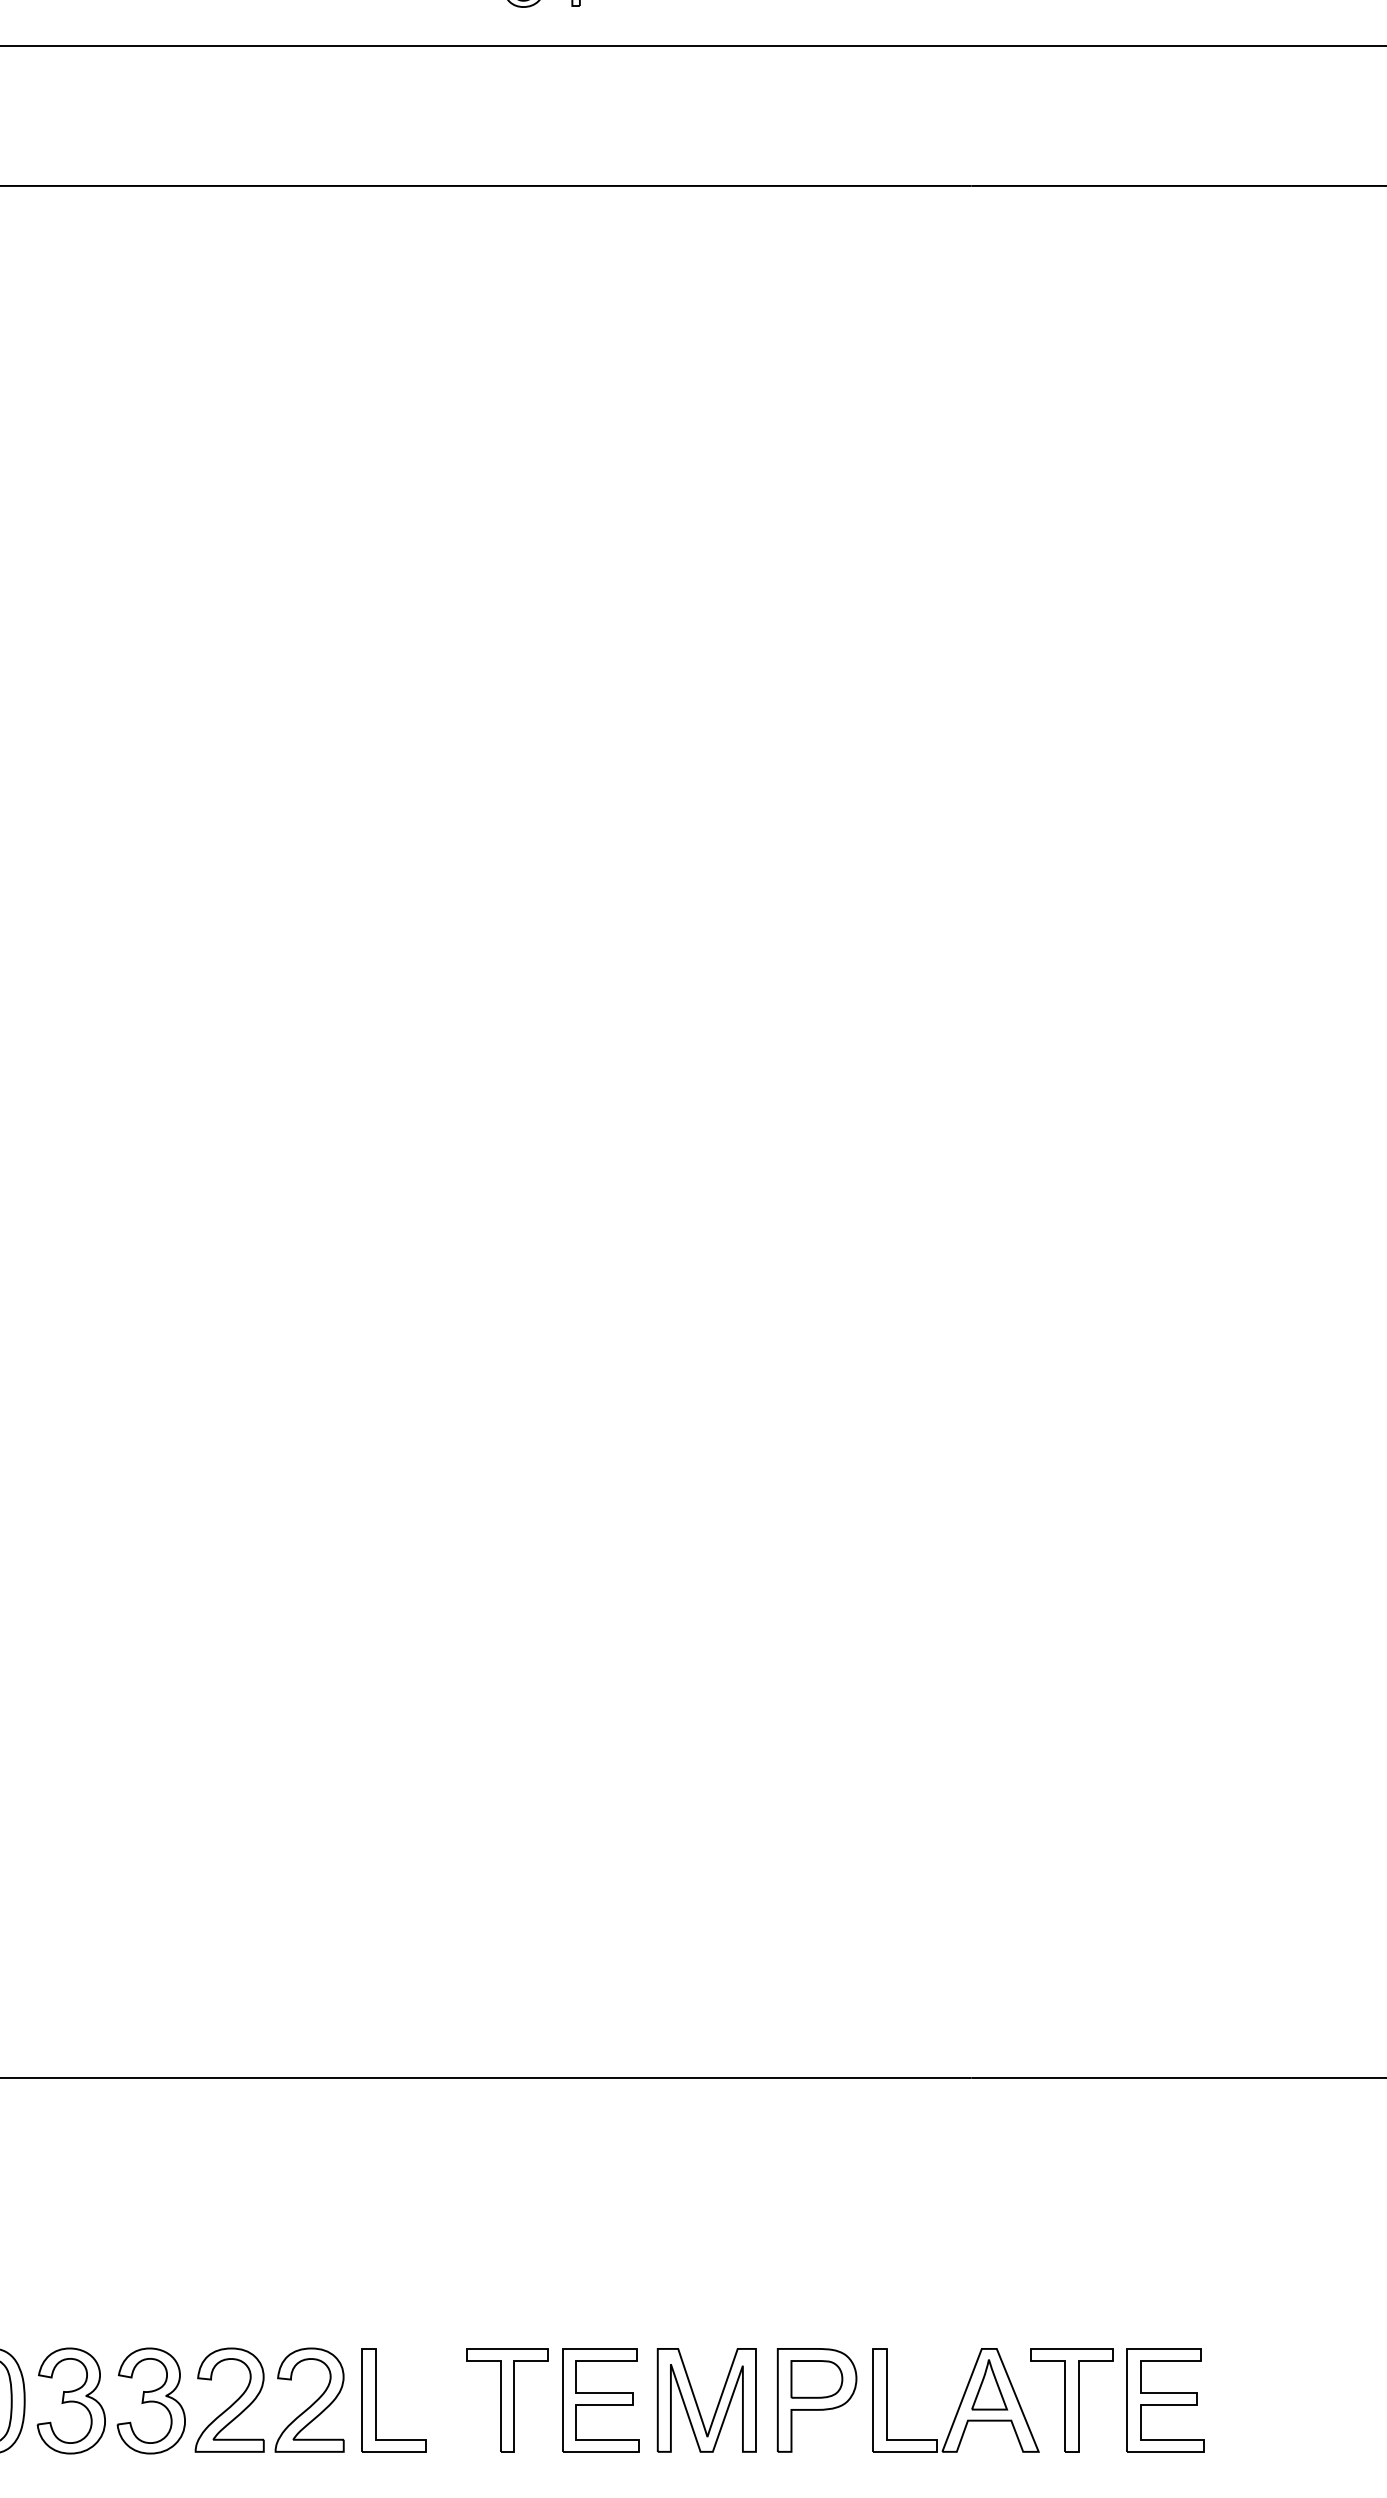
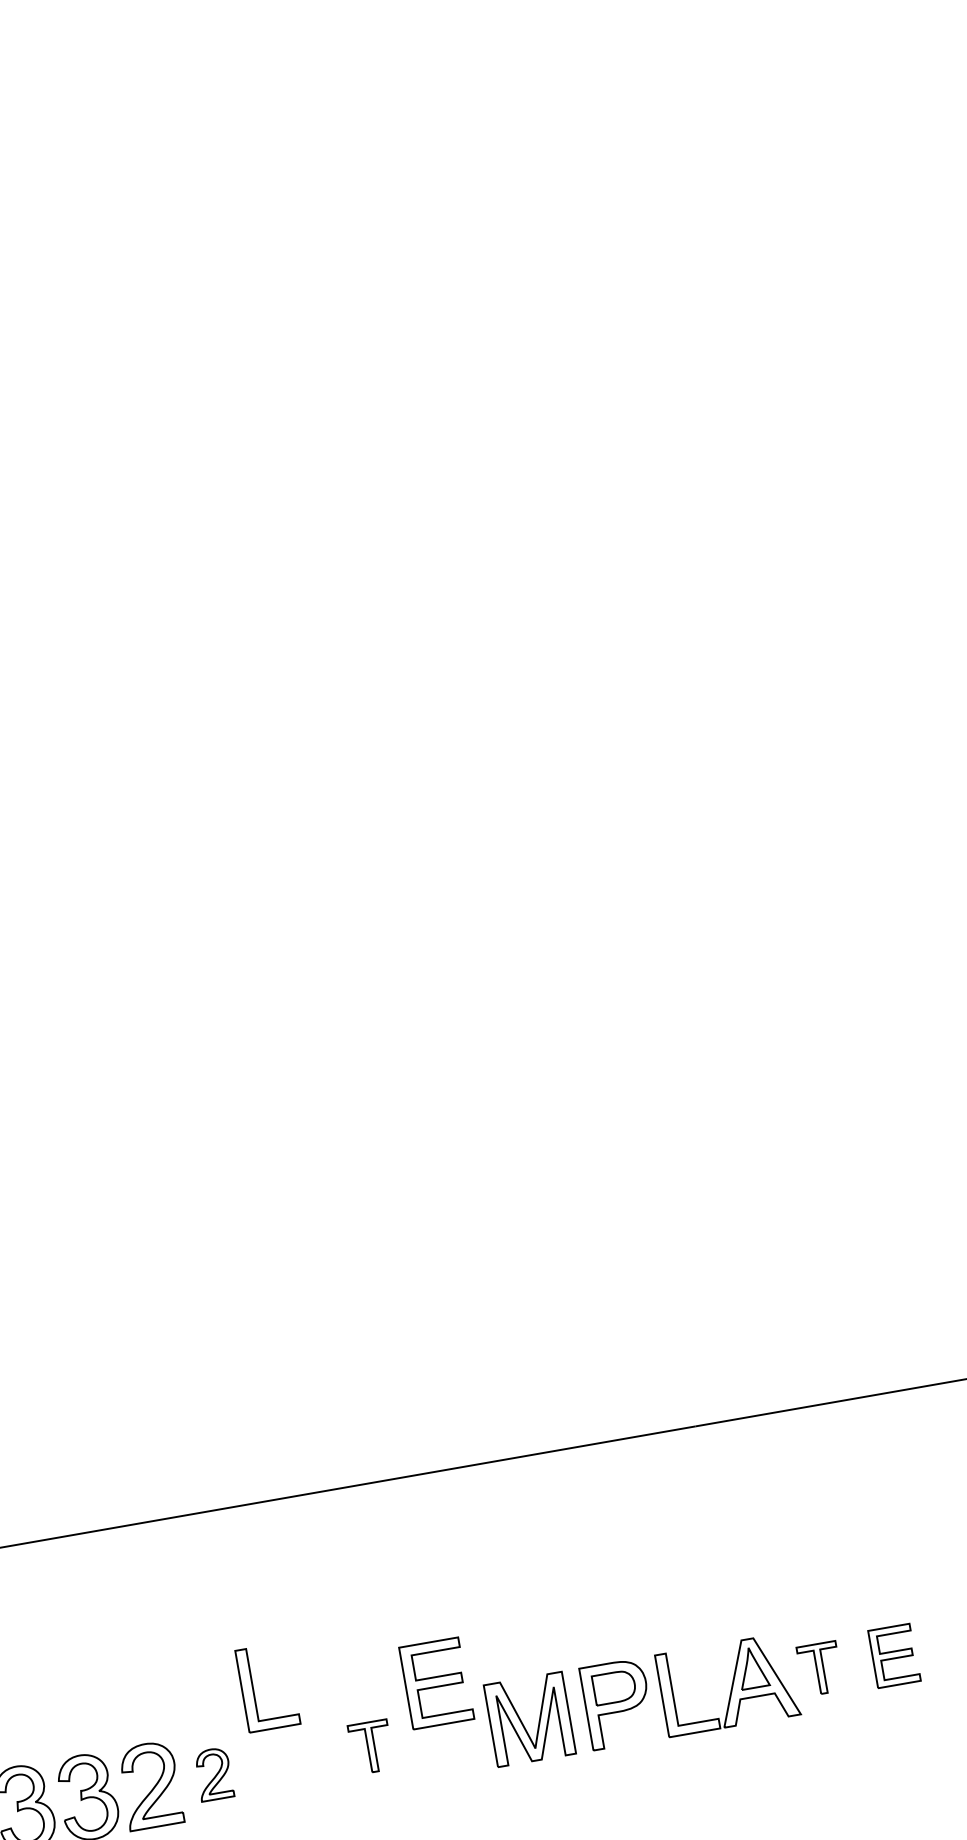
part: (309, 2399) -> (213, 1773), size x0.6
part: (376, 2400) -> (254, 1689), moved
part: (507, 2400) -> (371, 1747), size x0.6
part: (600, 2400) -> (436, 1683), moved
part: (1071, 2400) -> (819, 1668), size x0.6
part: (1165, 2400) -> (894, 1655), size x0.7

